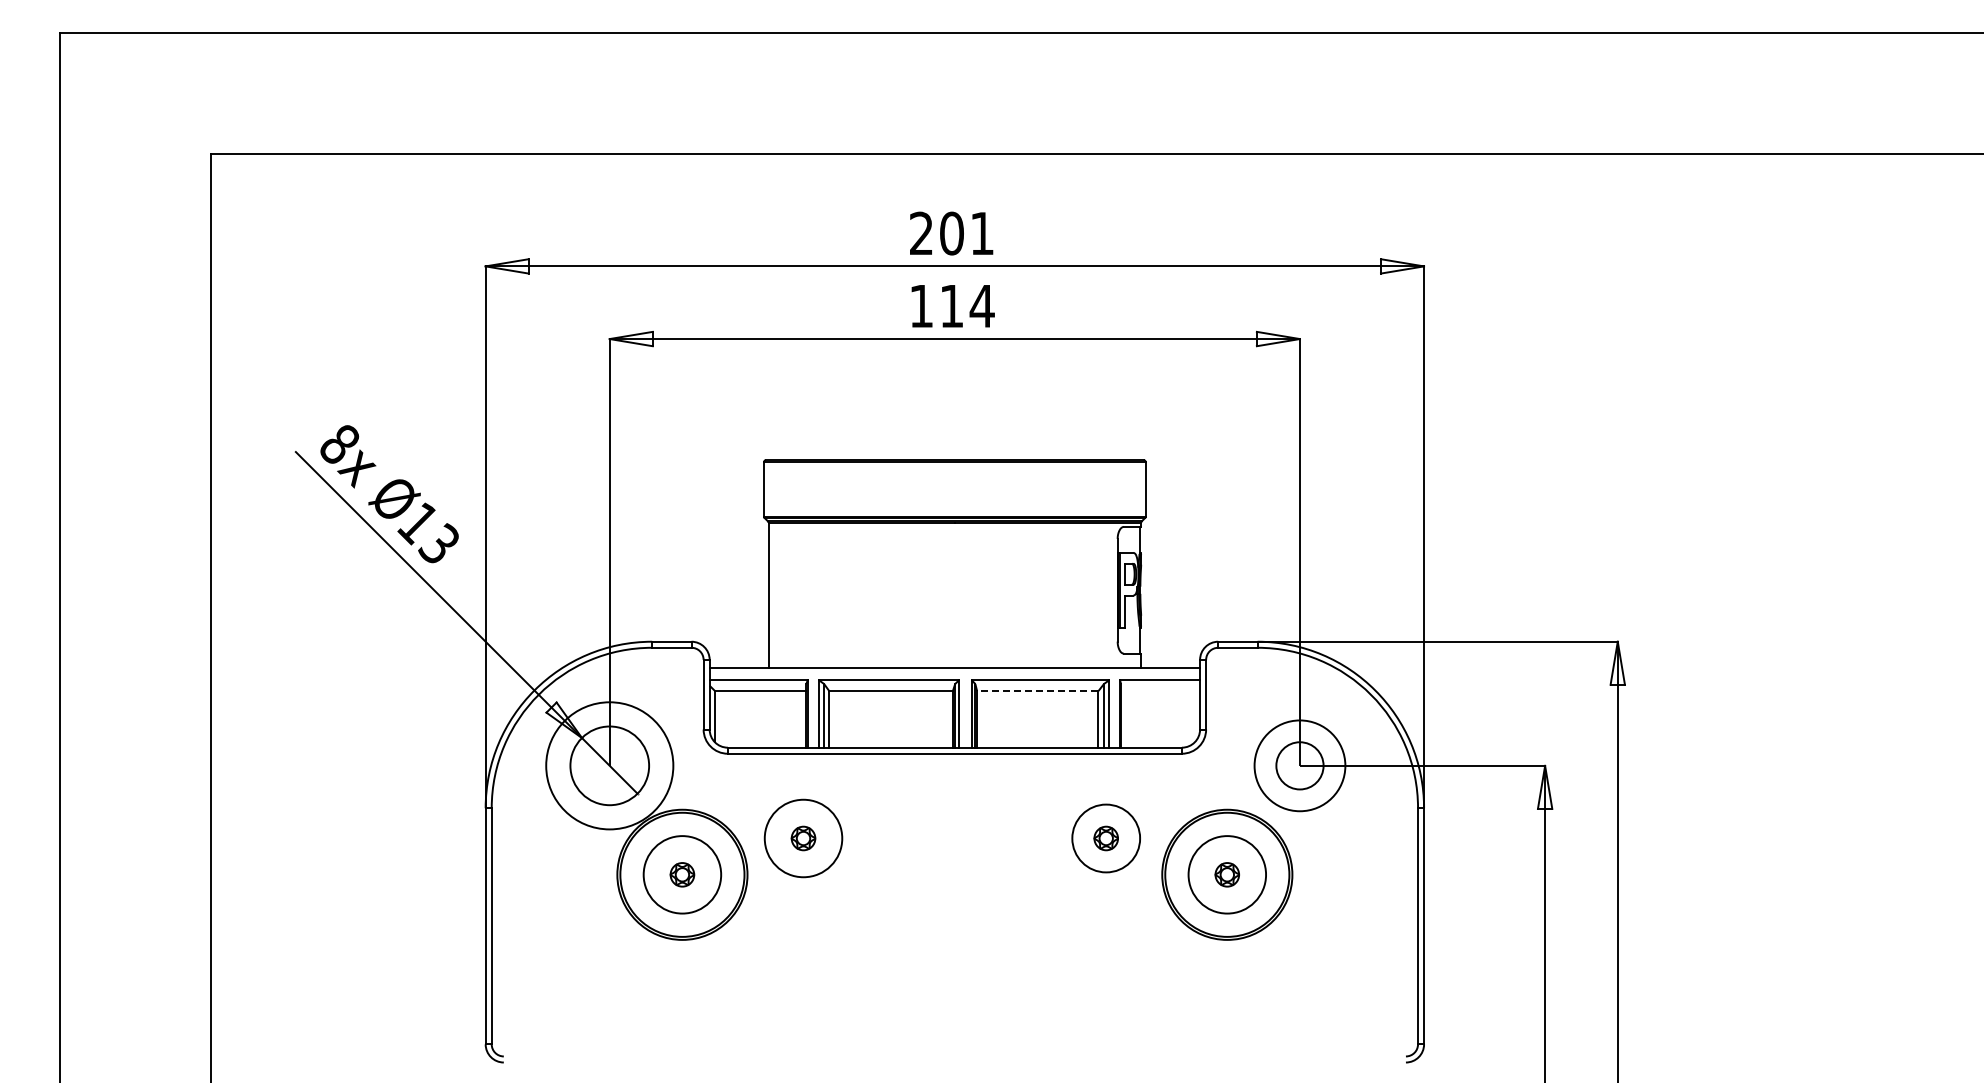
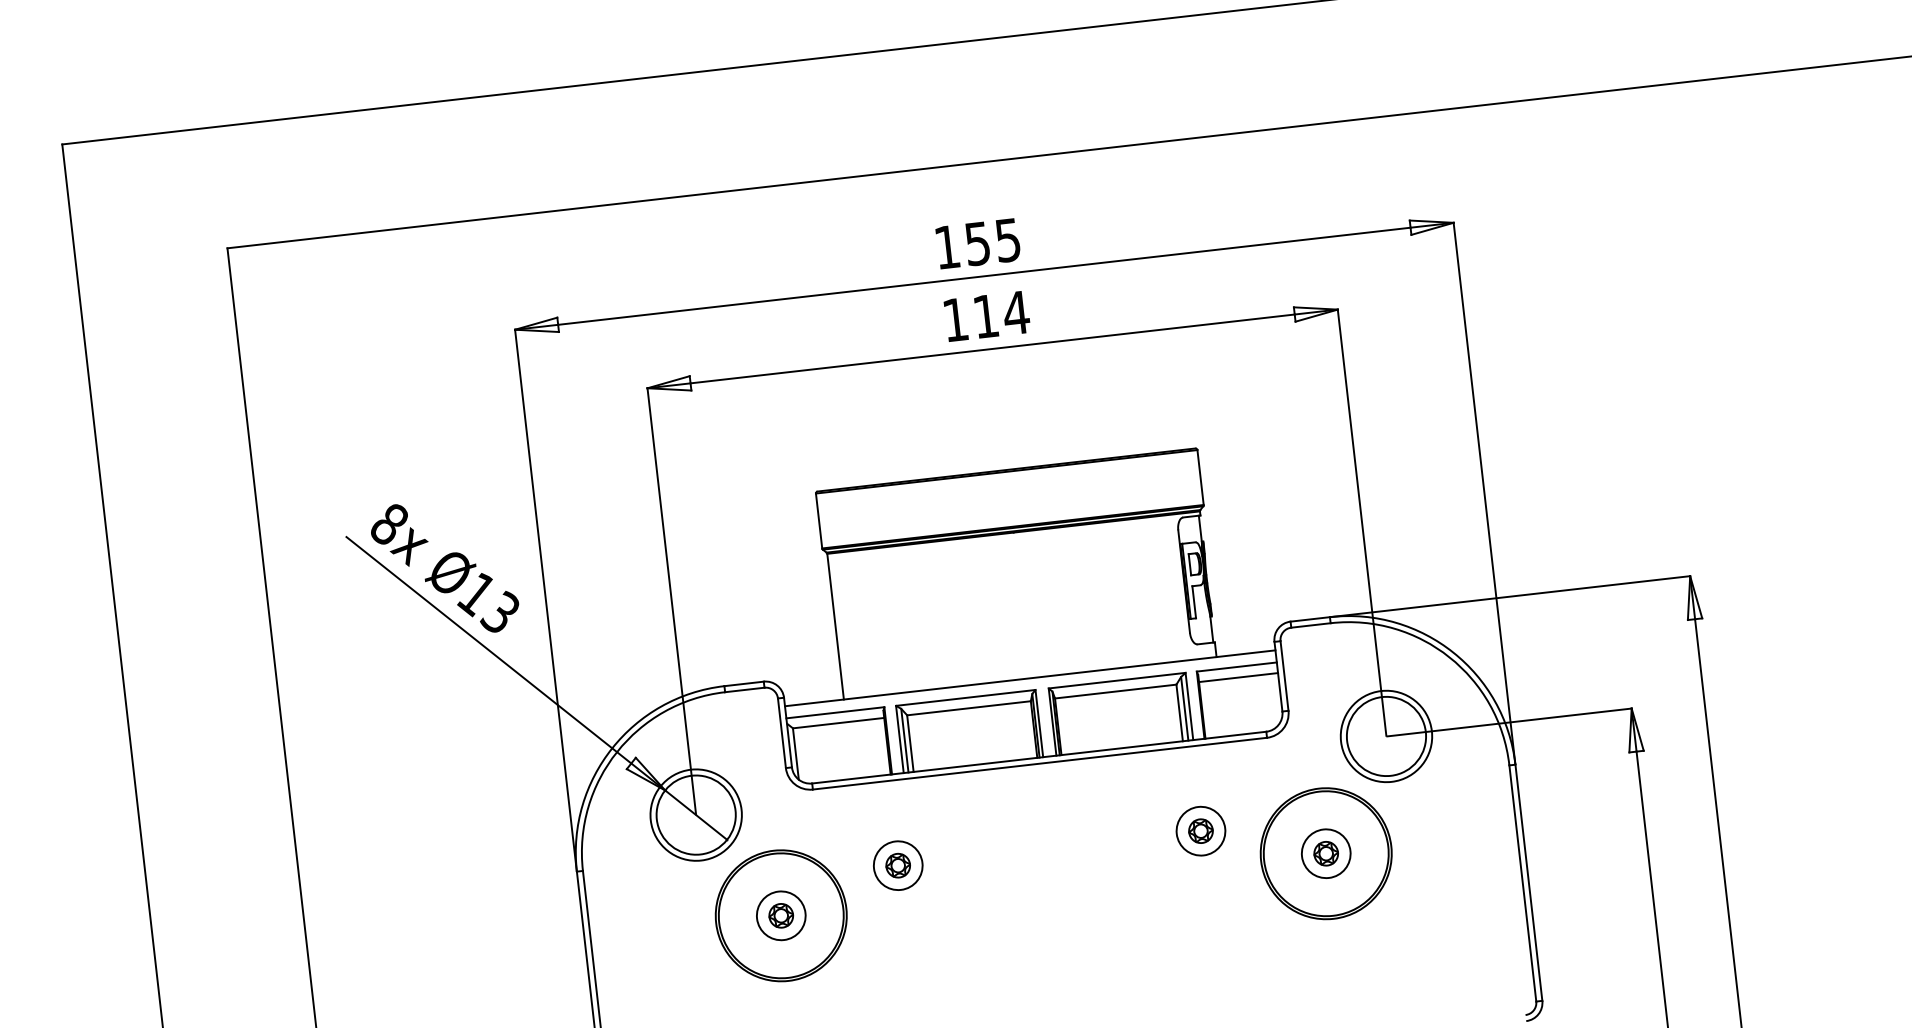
text: (951, 233) -> (977, 243), 201 -> 155
line: (1037, 691) -> (1115, 692), dashed -> solid
line: (1160, 691) -> (1238, 678), added
circle: (609, 765) -> (695, 814), size x0.71
circle: (1299, 765) -> (1385, 736), size x1.67
circle: (803, 838) -> (898, 865), size x0.62
circle: (1106, 838) -> (1201, 831), size x0.71
circle: (682, 874) -> (781, 915), size x0.62
circle: (1227, 874) -> (1326, 853), size x0.62

